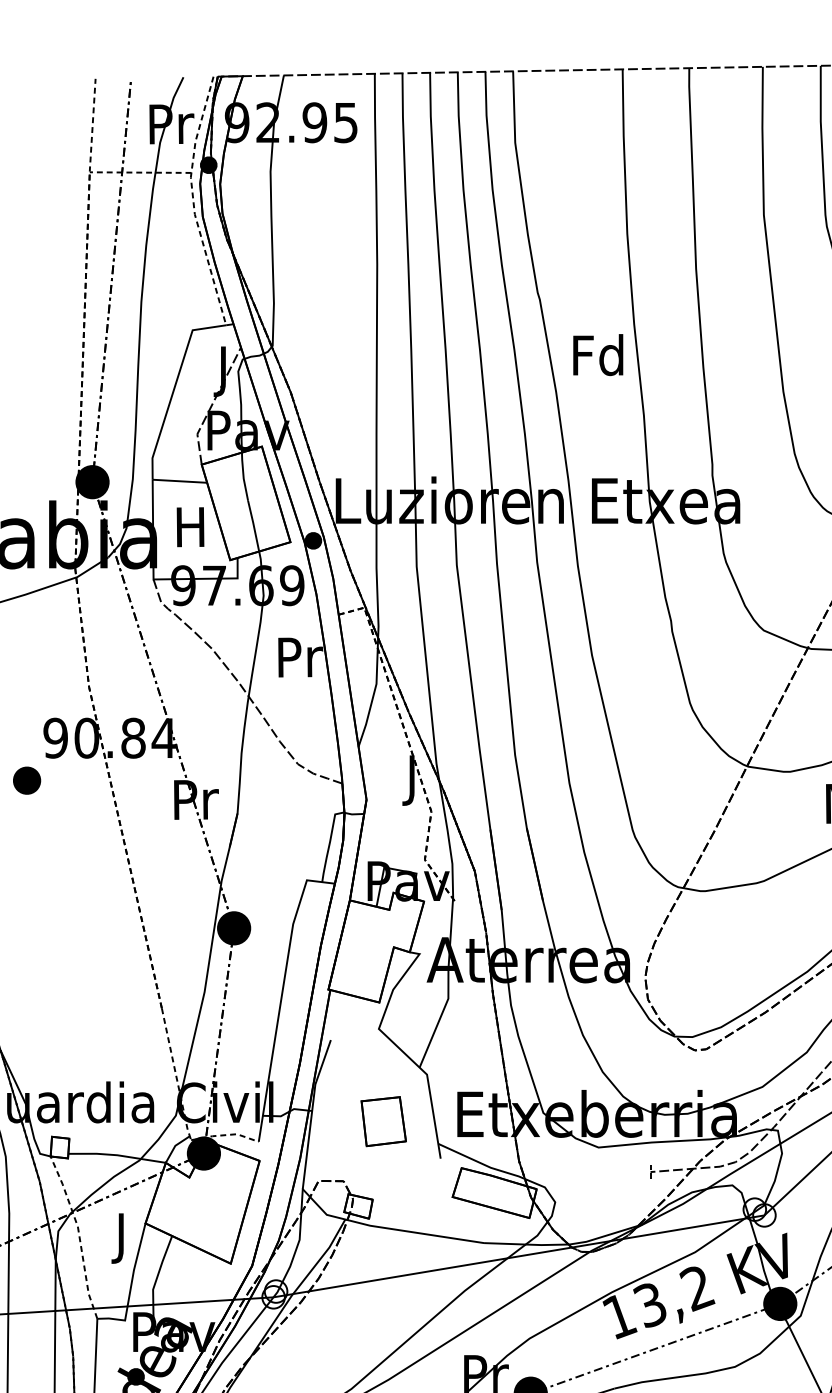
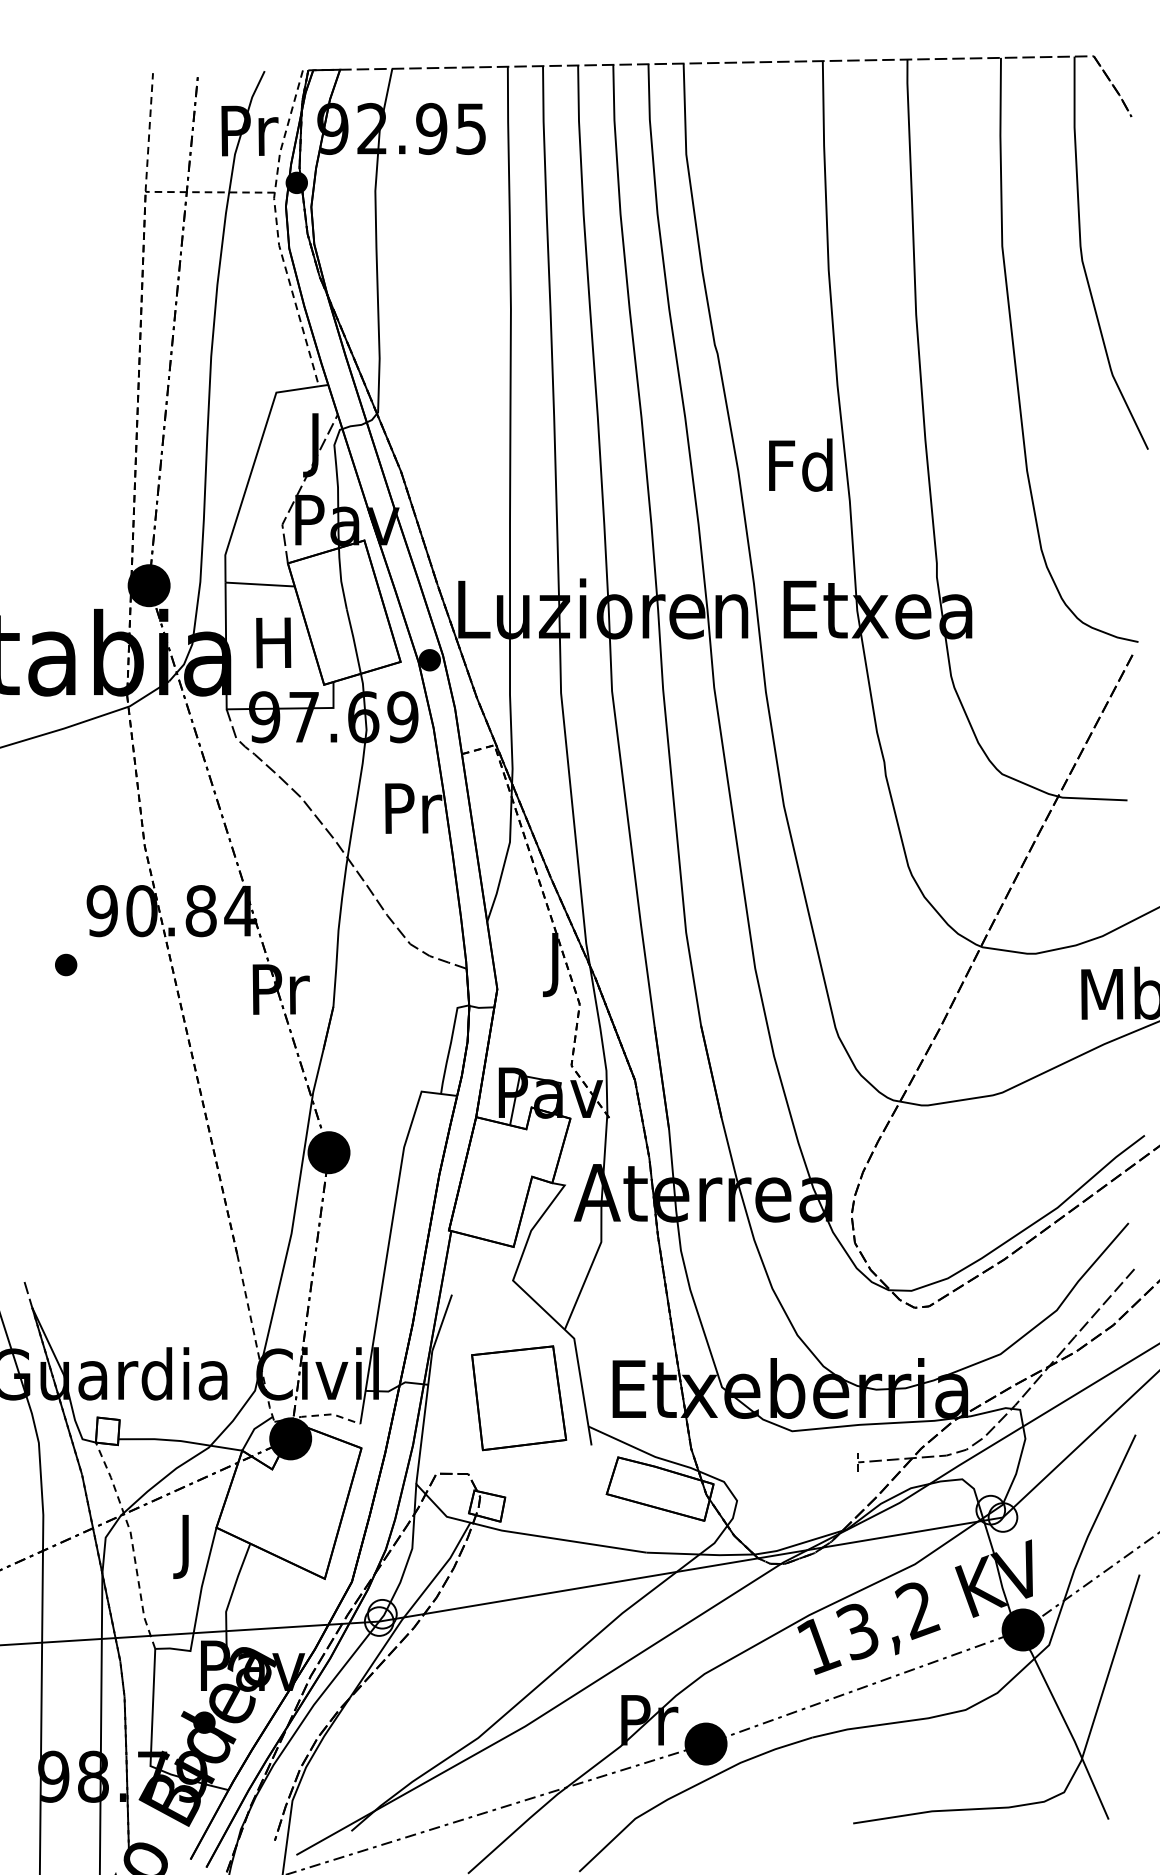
text: (598, 354) -> (800, 464), moved
part: (27, 780) -> (66, 964), size x0.62
part: (383, 1121) -> (519, 1398), size x1.67

